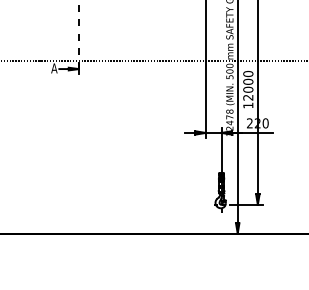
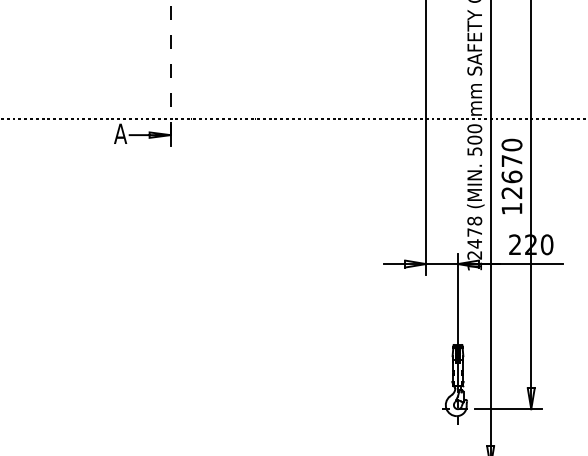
text: (248, 85) -> (512, 168), 12000 -> 12670

